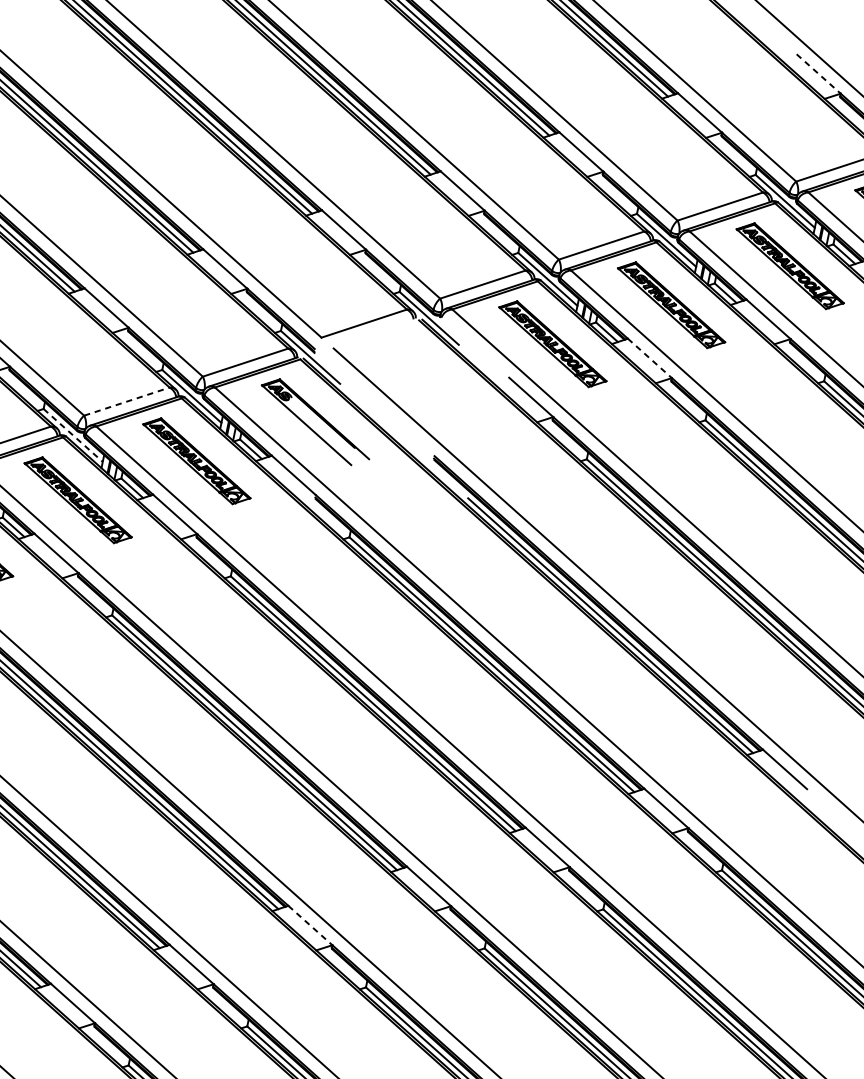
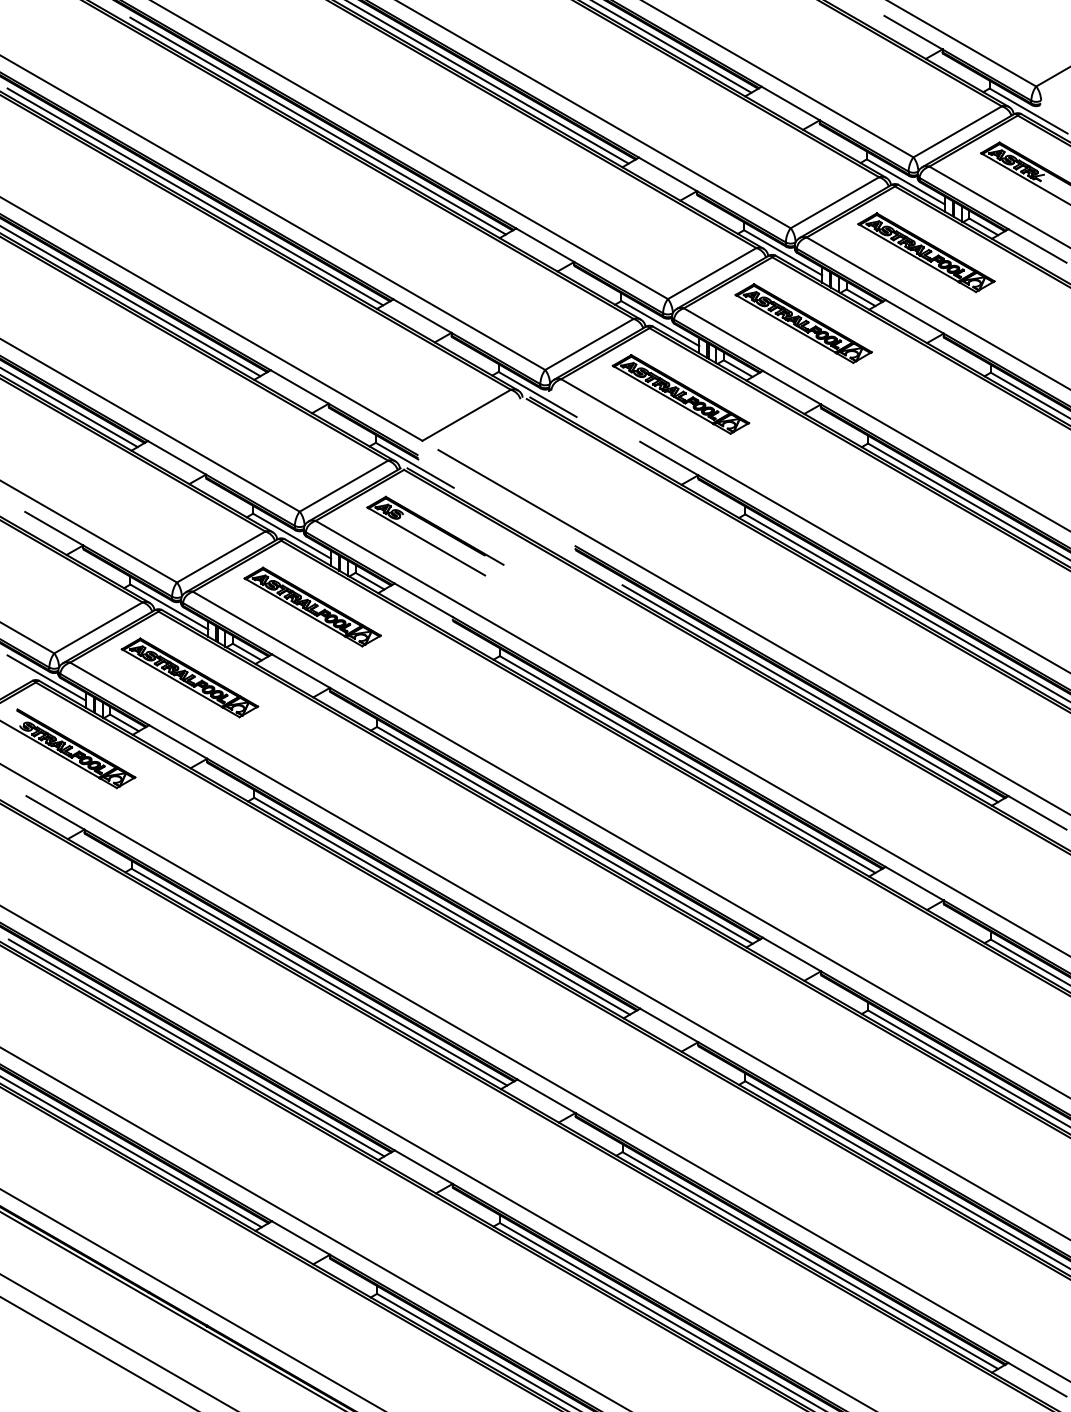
line: (818, 73) -> (913, 32), dashed -> solid
line: (649, 358) -> (791, 387), dashed -> solid
line: (127, 401) -> (221, 556), dashed -> solid
line: (73, 435) -> (169, 607), dashed -> solid
line: (310, 925) -> (546, 1096), dashed -> solid

